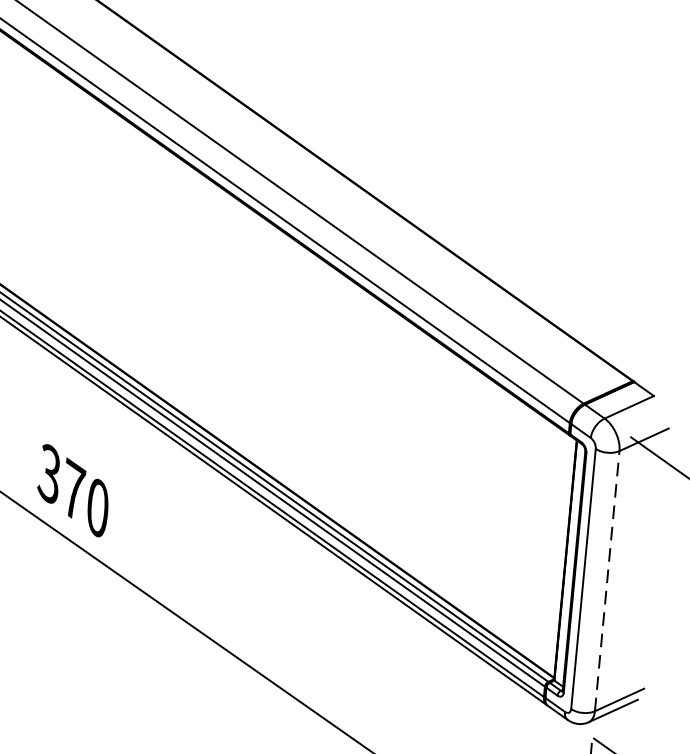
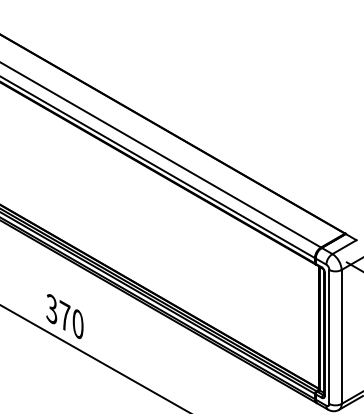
line: (607, 580) -> (341, 336), dashed -> solid

